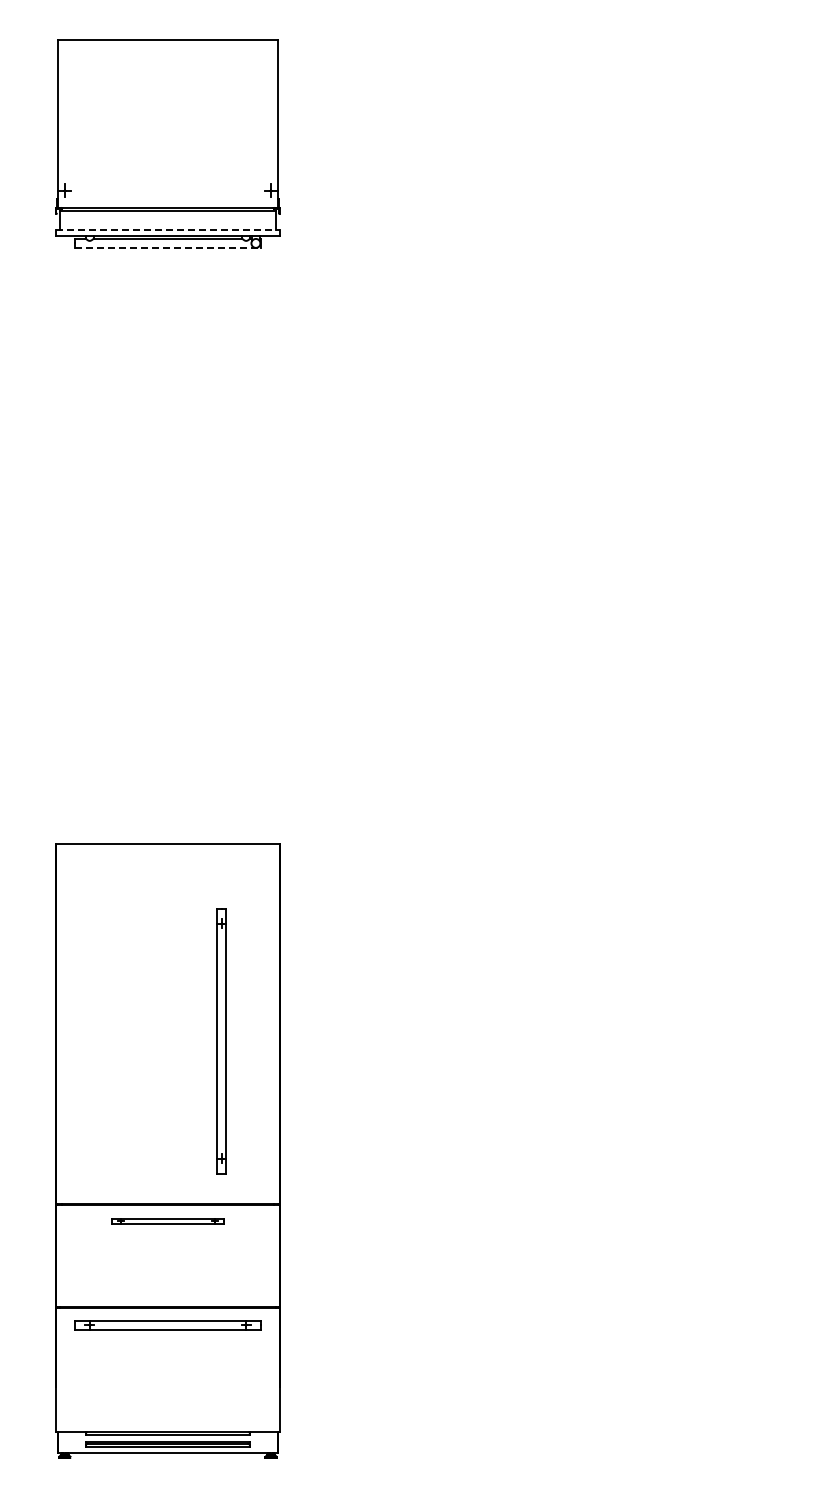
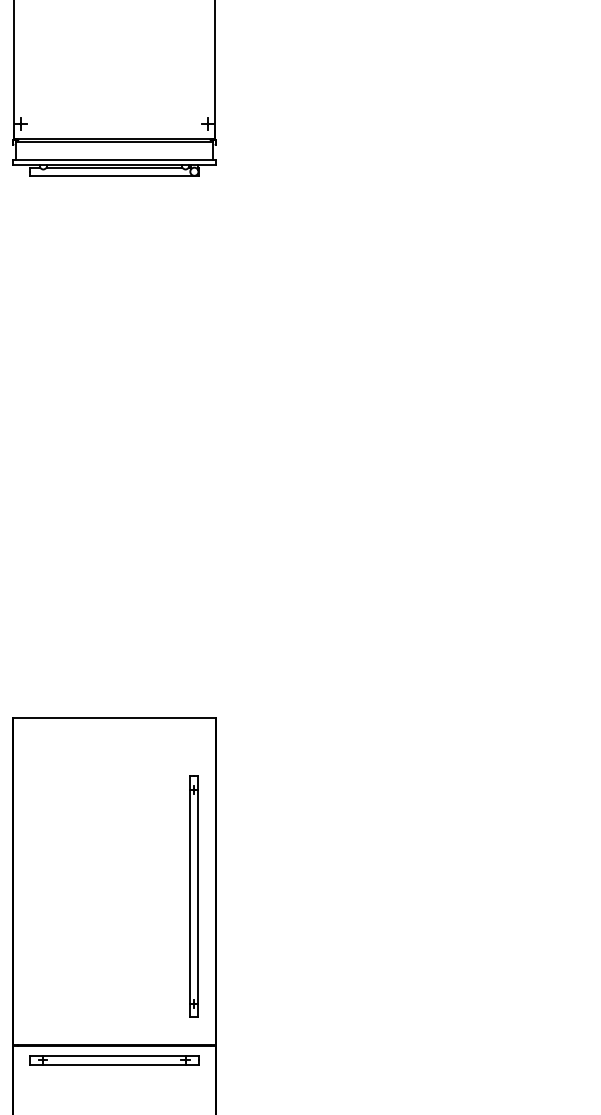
line: (168, 230) -> (114, 160), dashed -> solid
line: (168, 247) -> (114, 175), dashed -> solid
part: (221, 1041) -> (194, 897), moved
part: (167, 1221) -> (114, 1060), size x1.67

